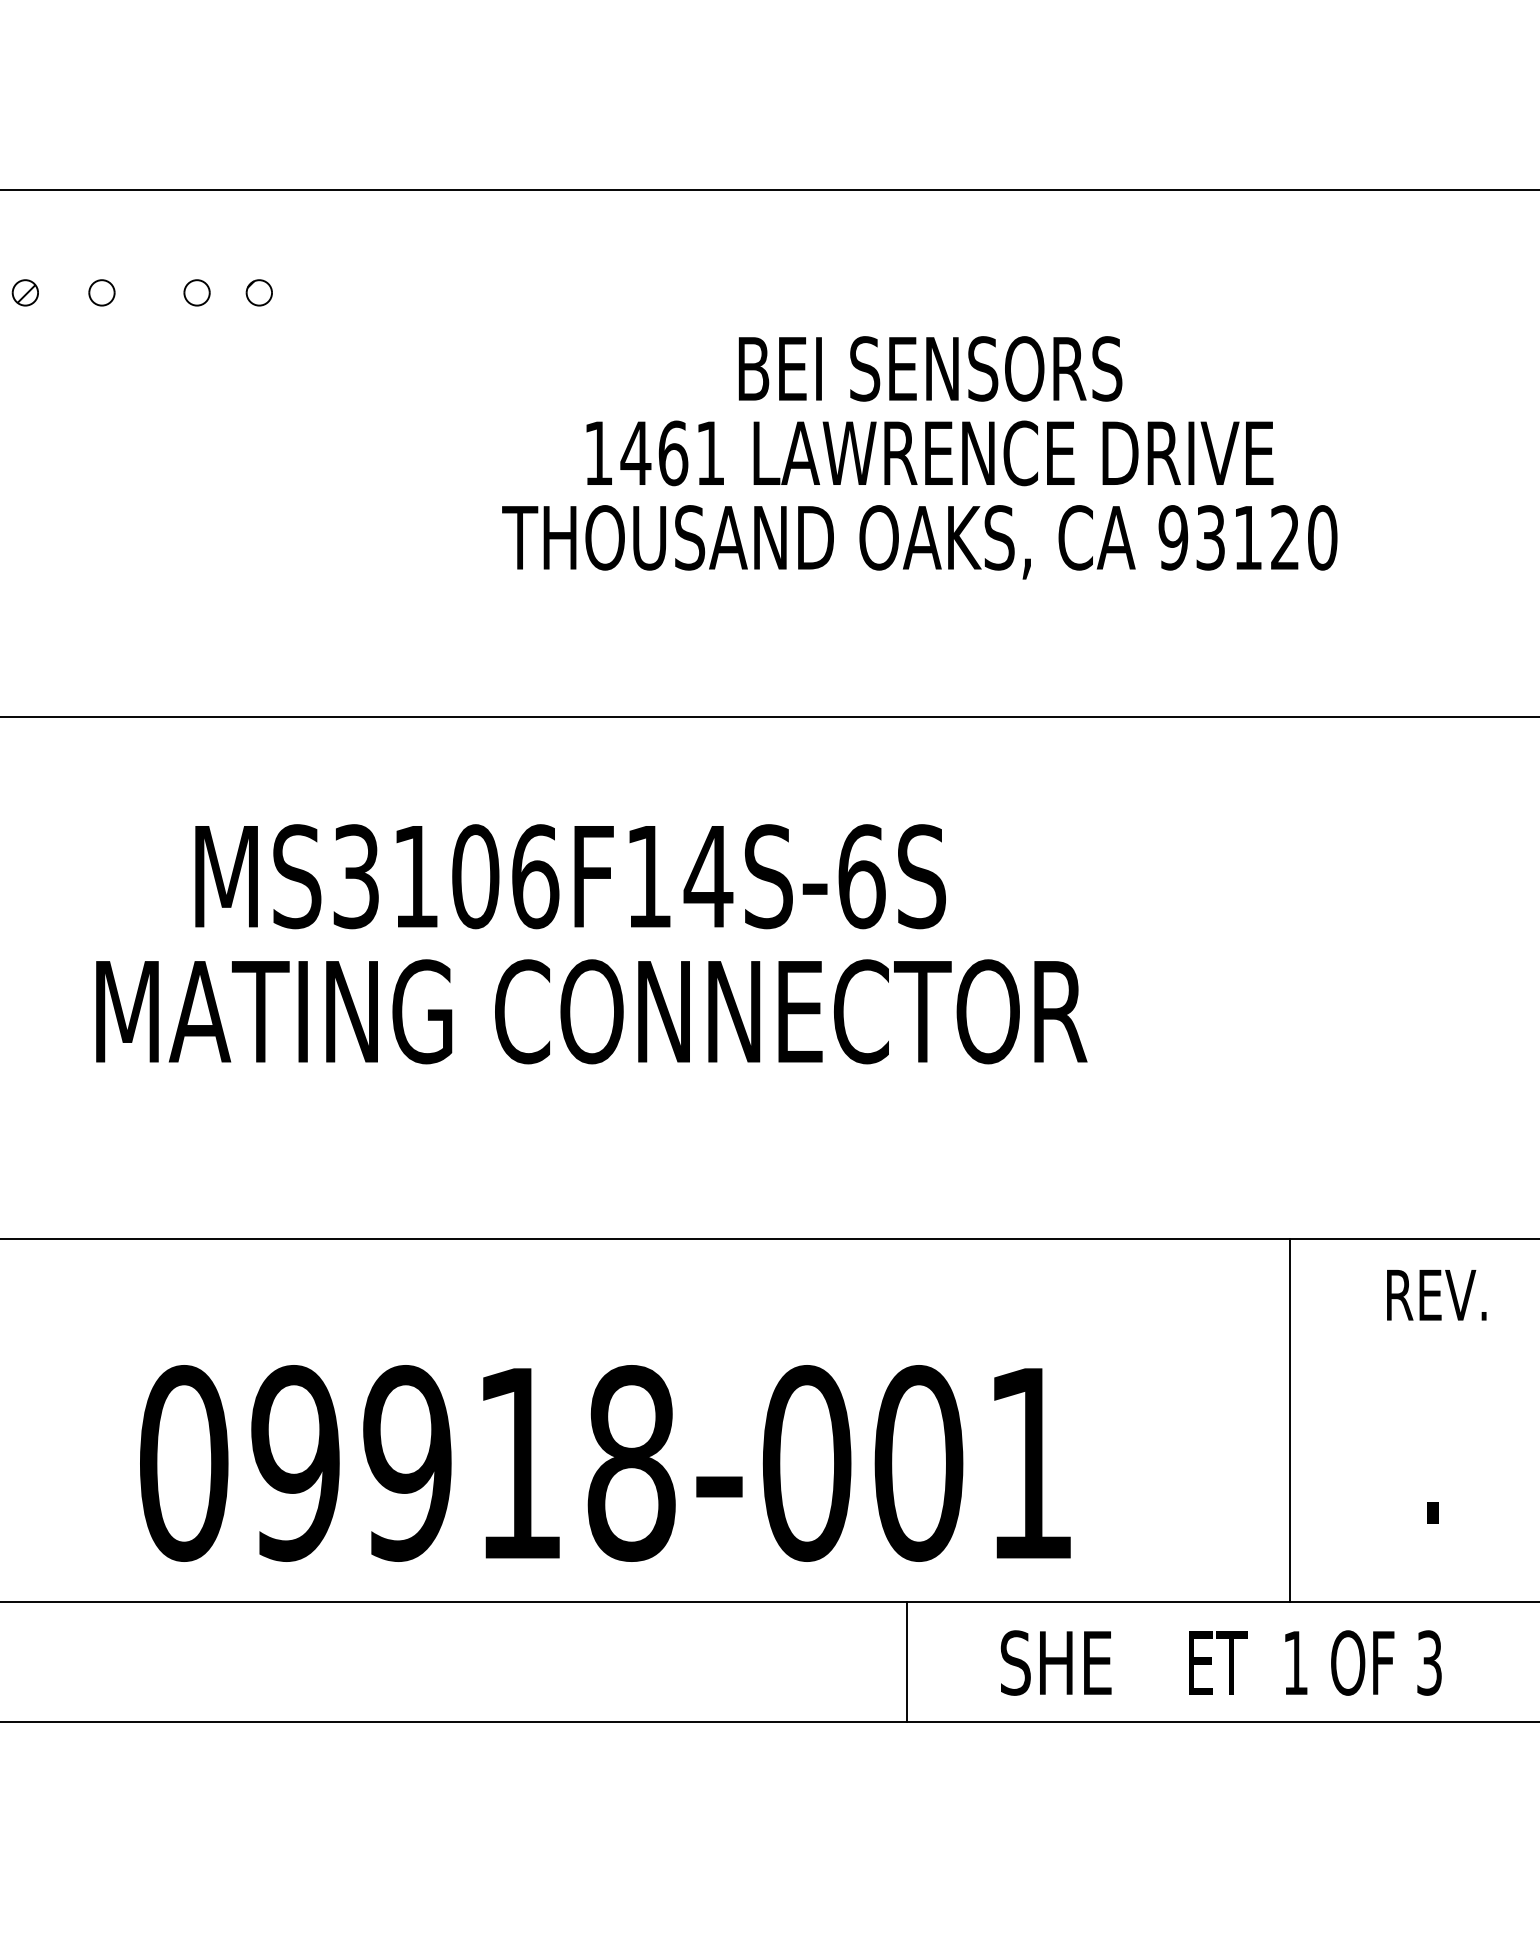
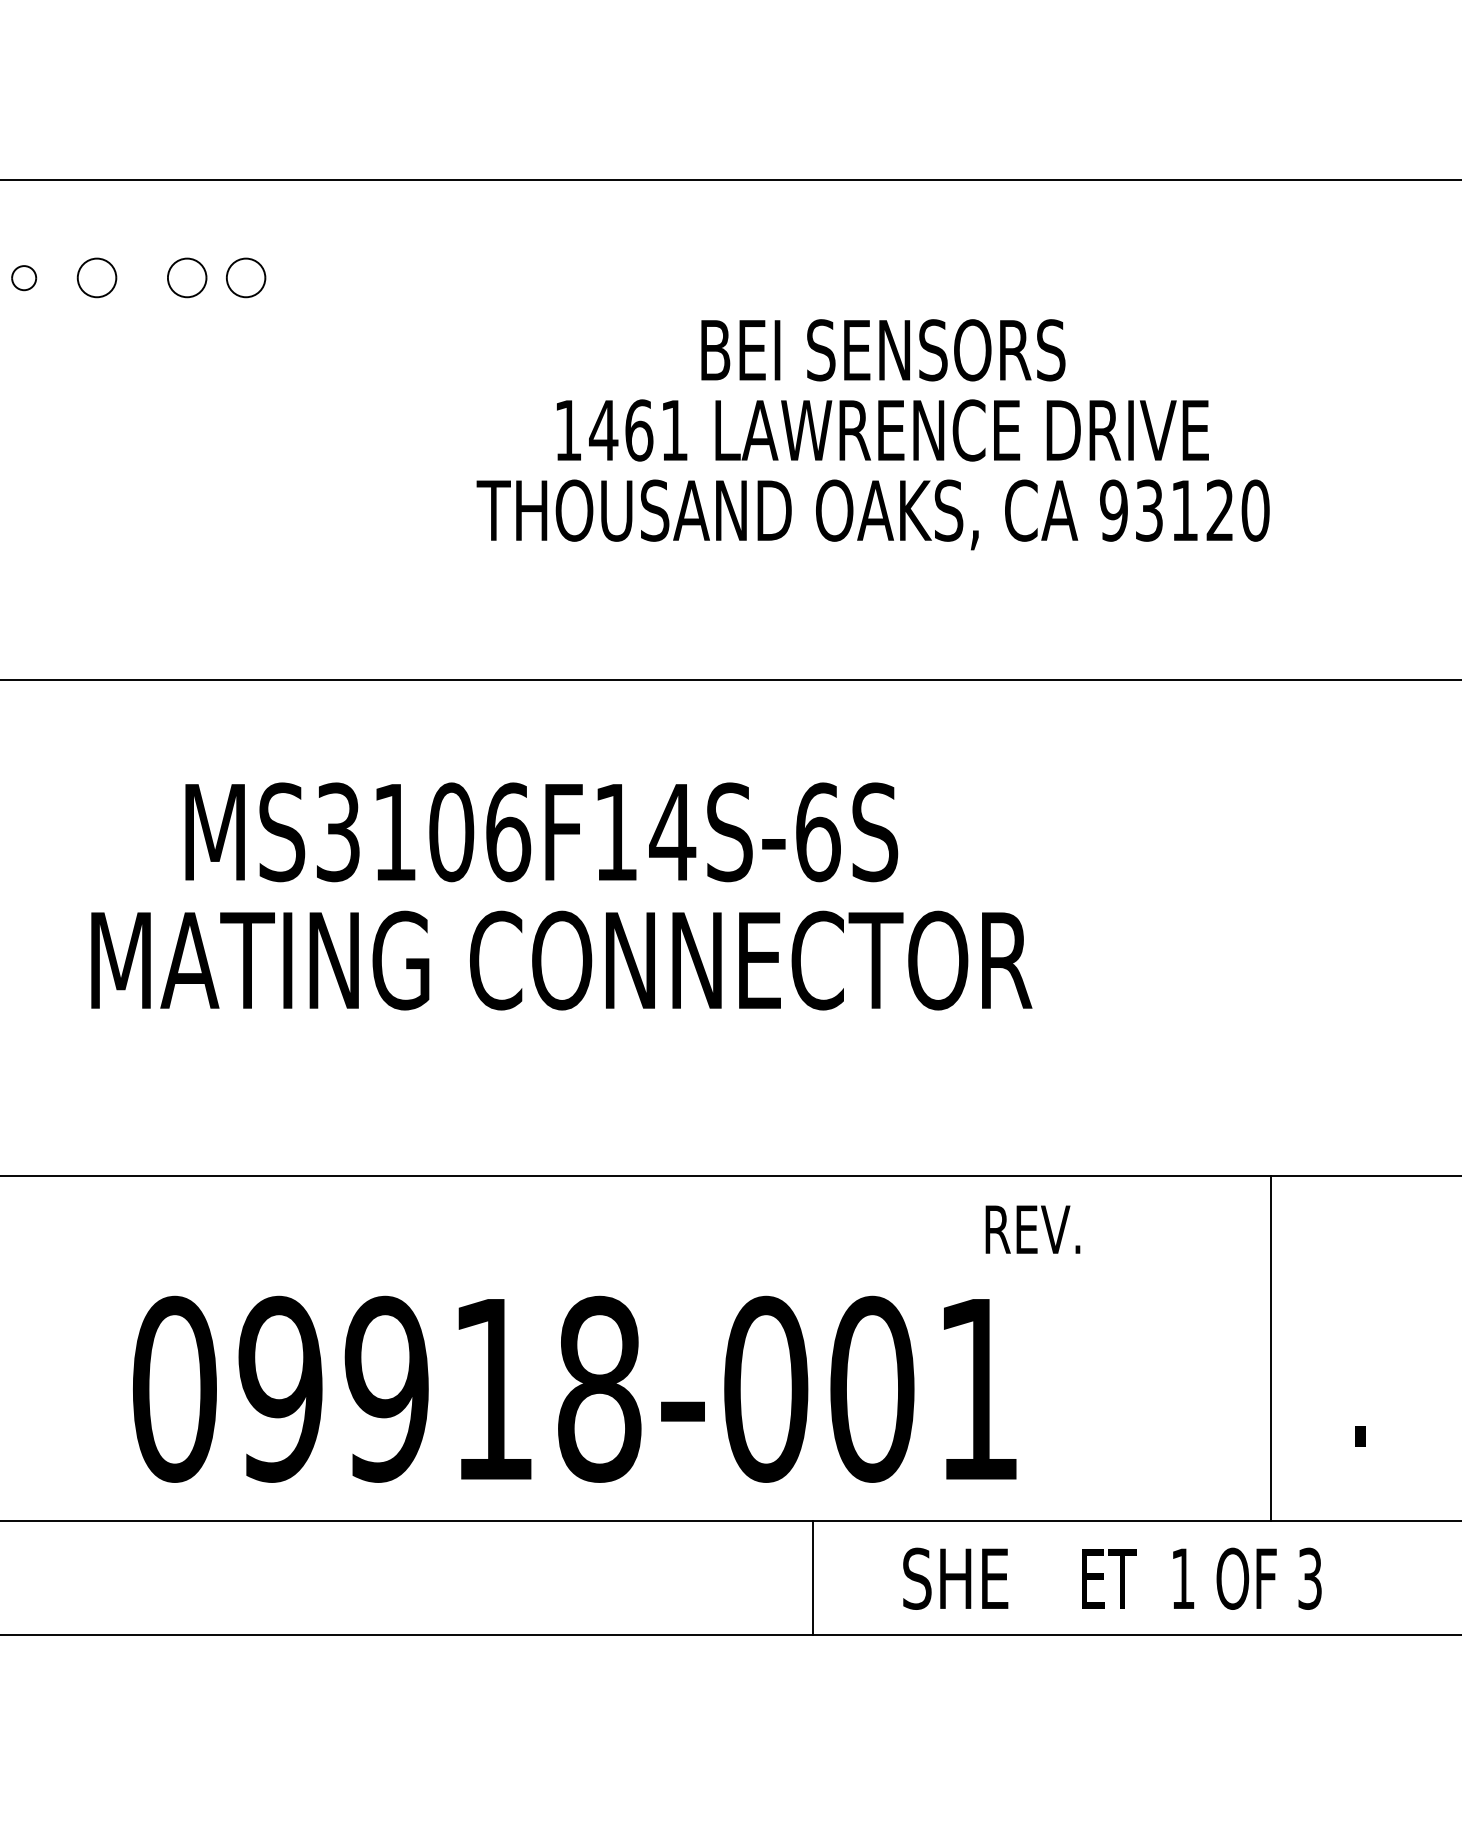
hatch: (25, 293) -> (24, 278), removed
part: (101, 293) -> (96, 278), size x1.6
part: (196, 293) -> (186, 278), size x1.6
part: (259, 293) -> (246, 278), size x1.6
text: (1436, 1295) -> (1032, 1229), moved
line: (1289, 1420) -> (1270, 1348), moved
line: (907, 1662) -> (813, 1578), moved
text: (1221, 1662) -> (1112, 1578), moved

